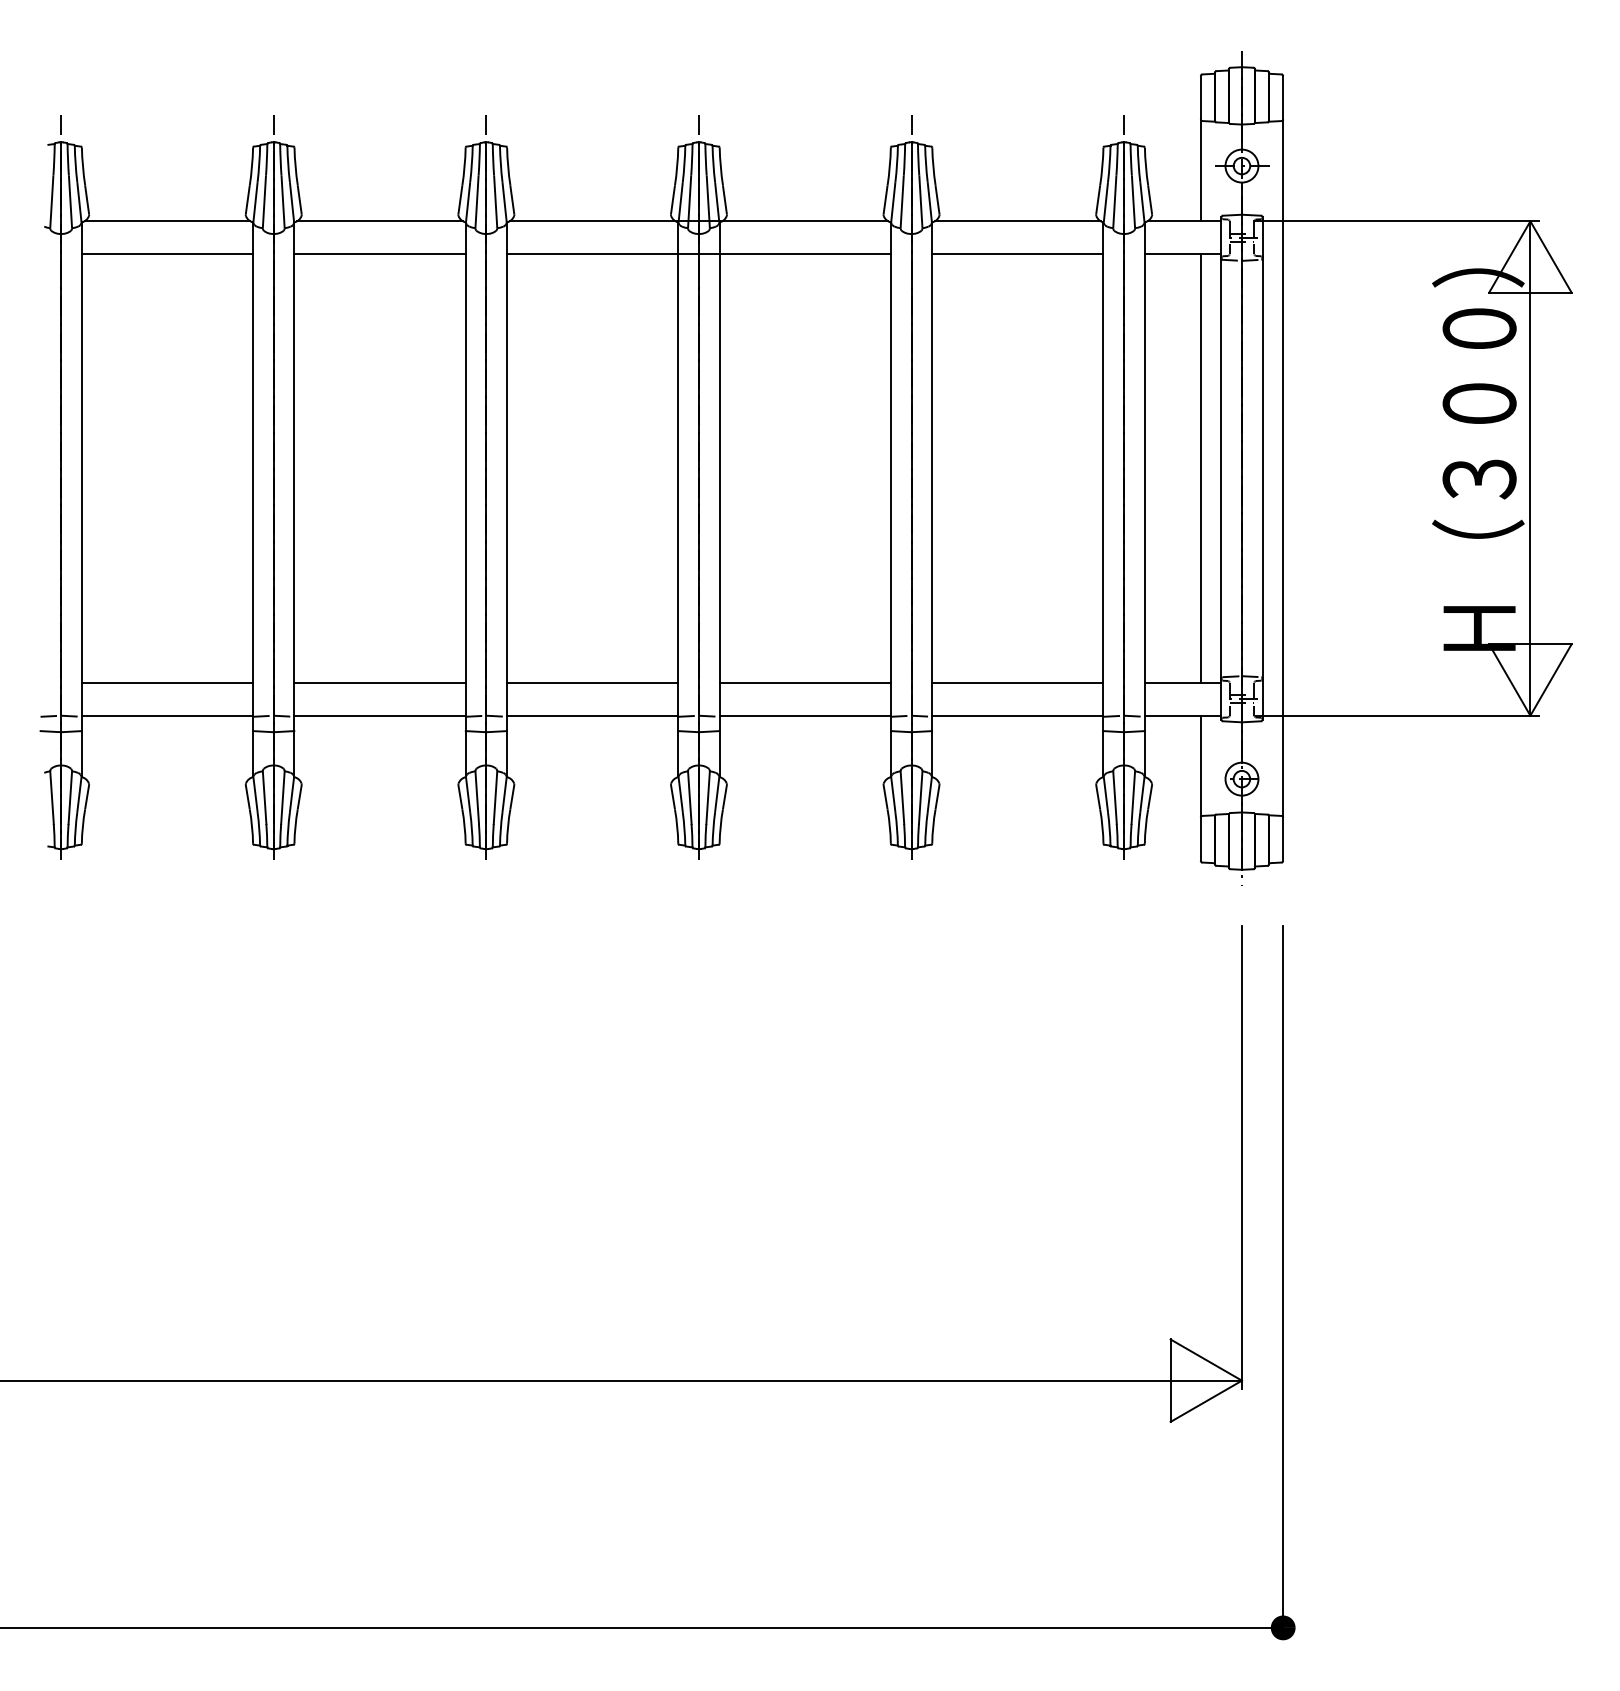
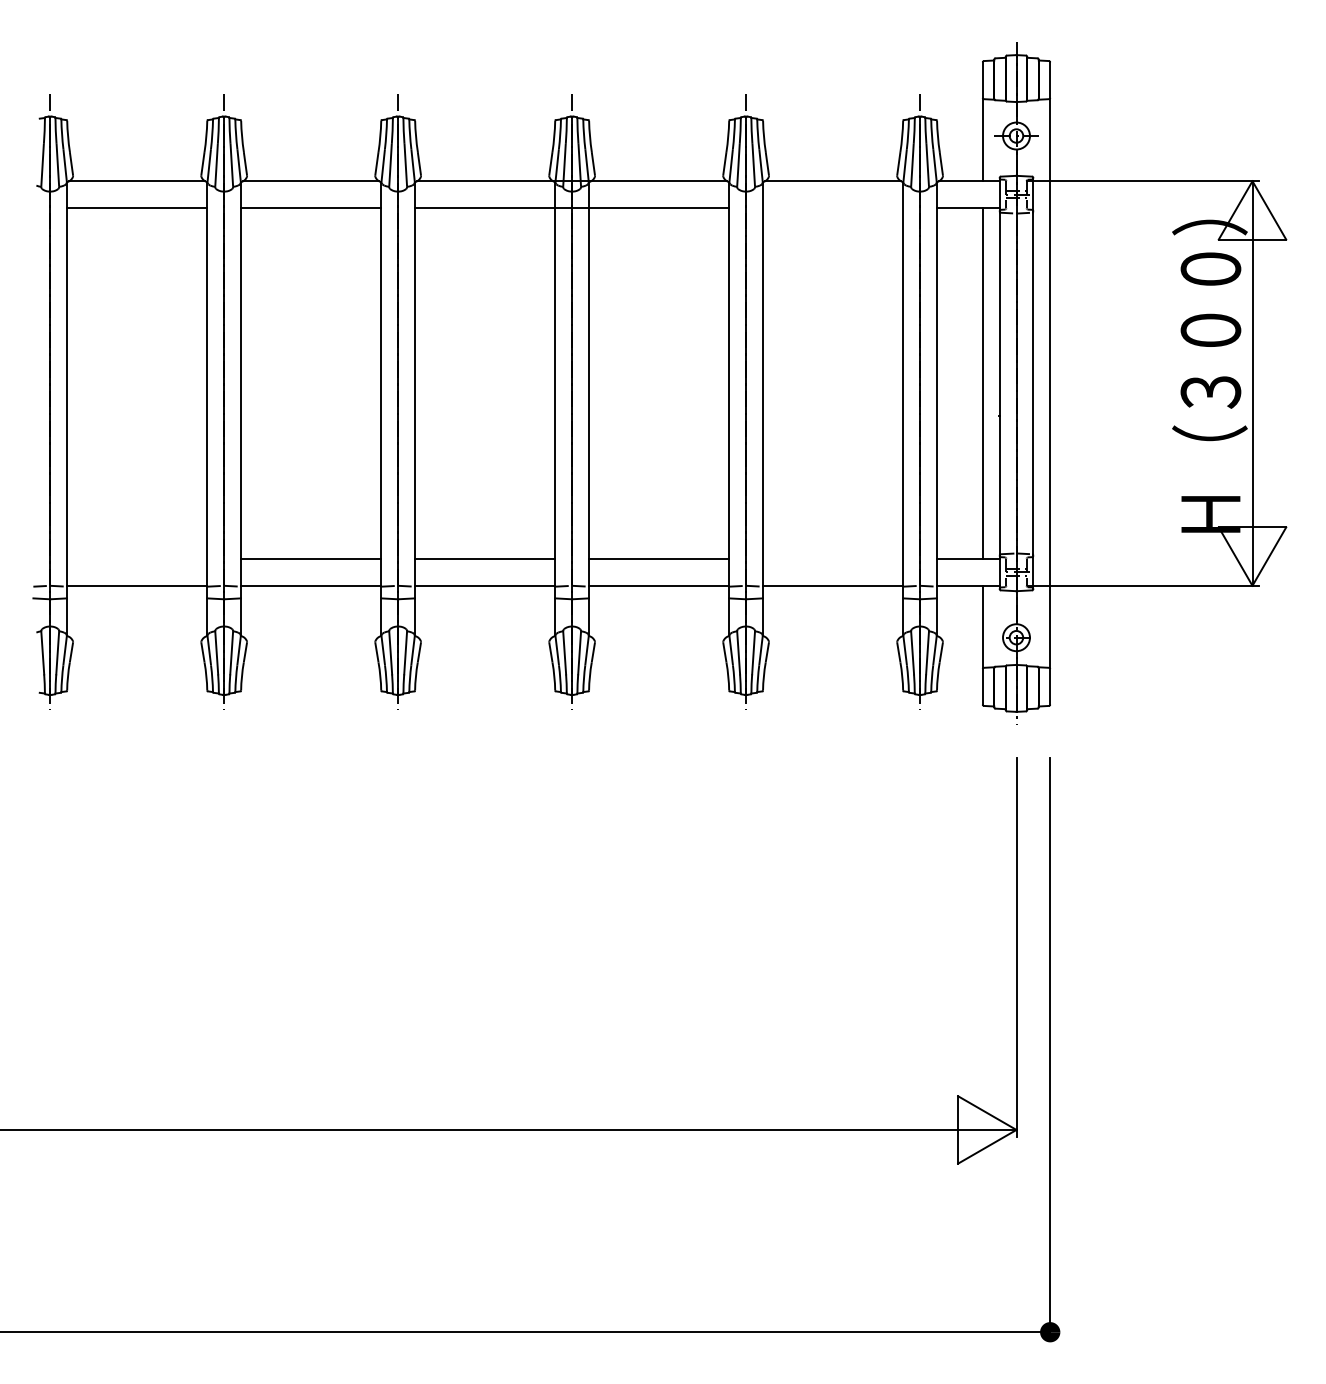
line: (1017, 254) -> (832, 208), removed
line: (167, 682) -> (137, 558), removed
line: (1017, 682) -> (832, 558), removed

